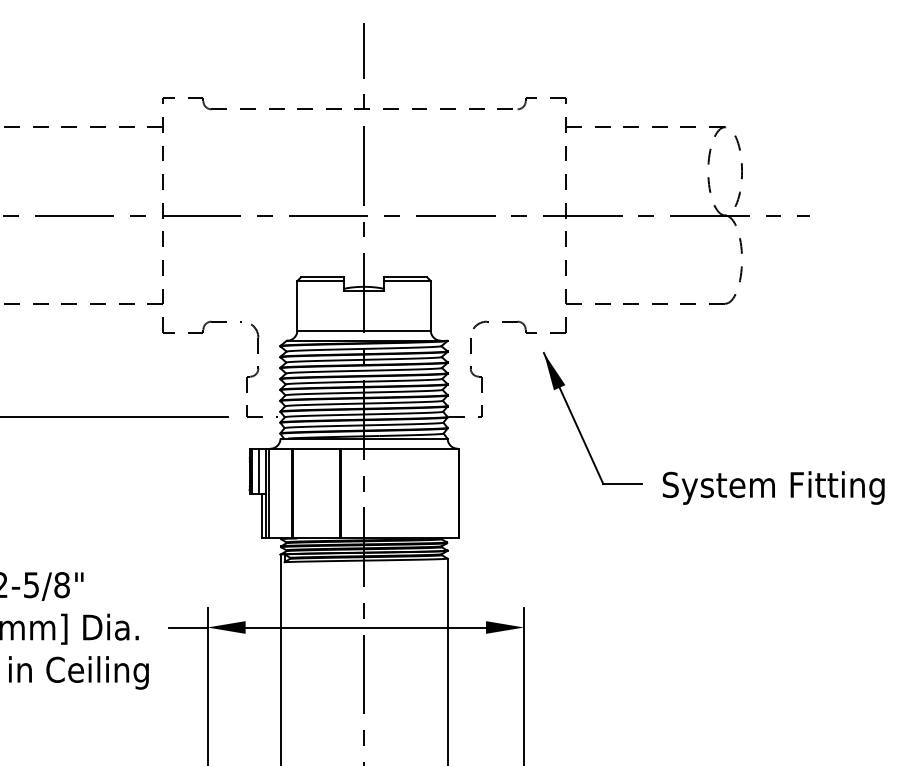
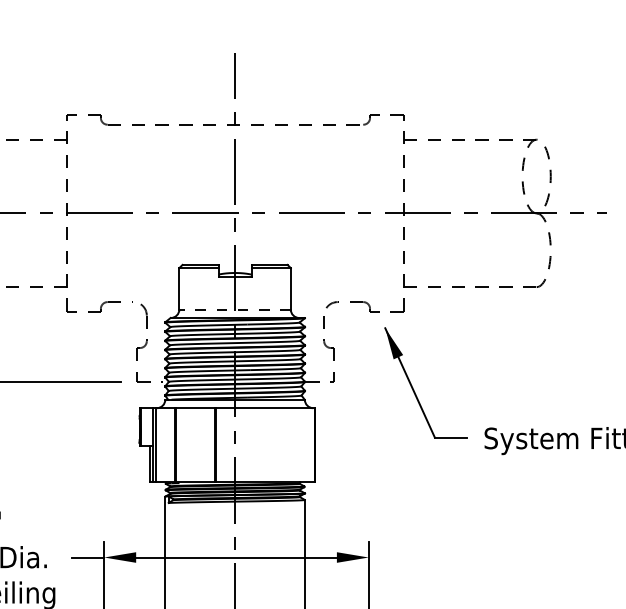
line: (364, 330) -> (235, 309), solid -> dashed
line: (259, 471) -> (147, 427), removed

